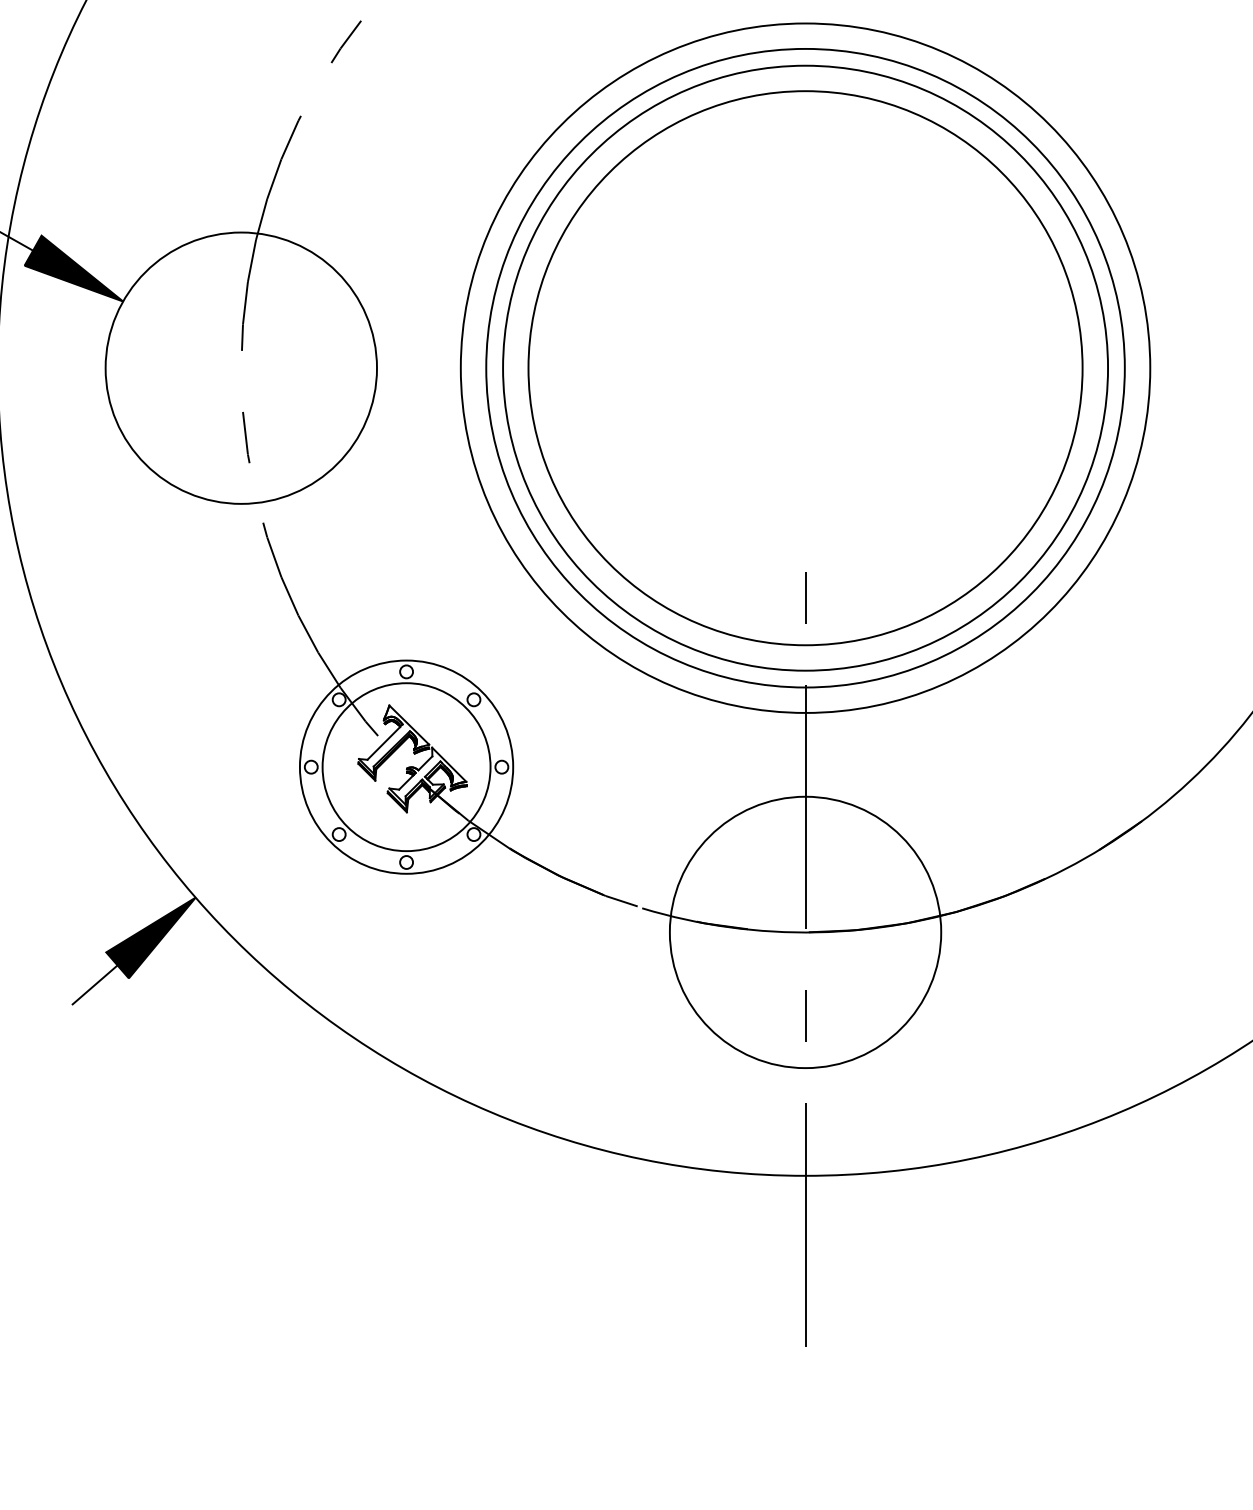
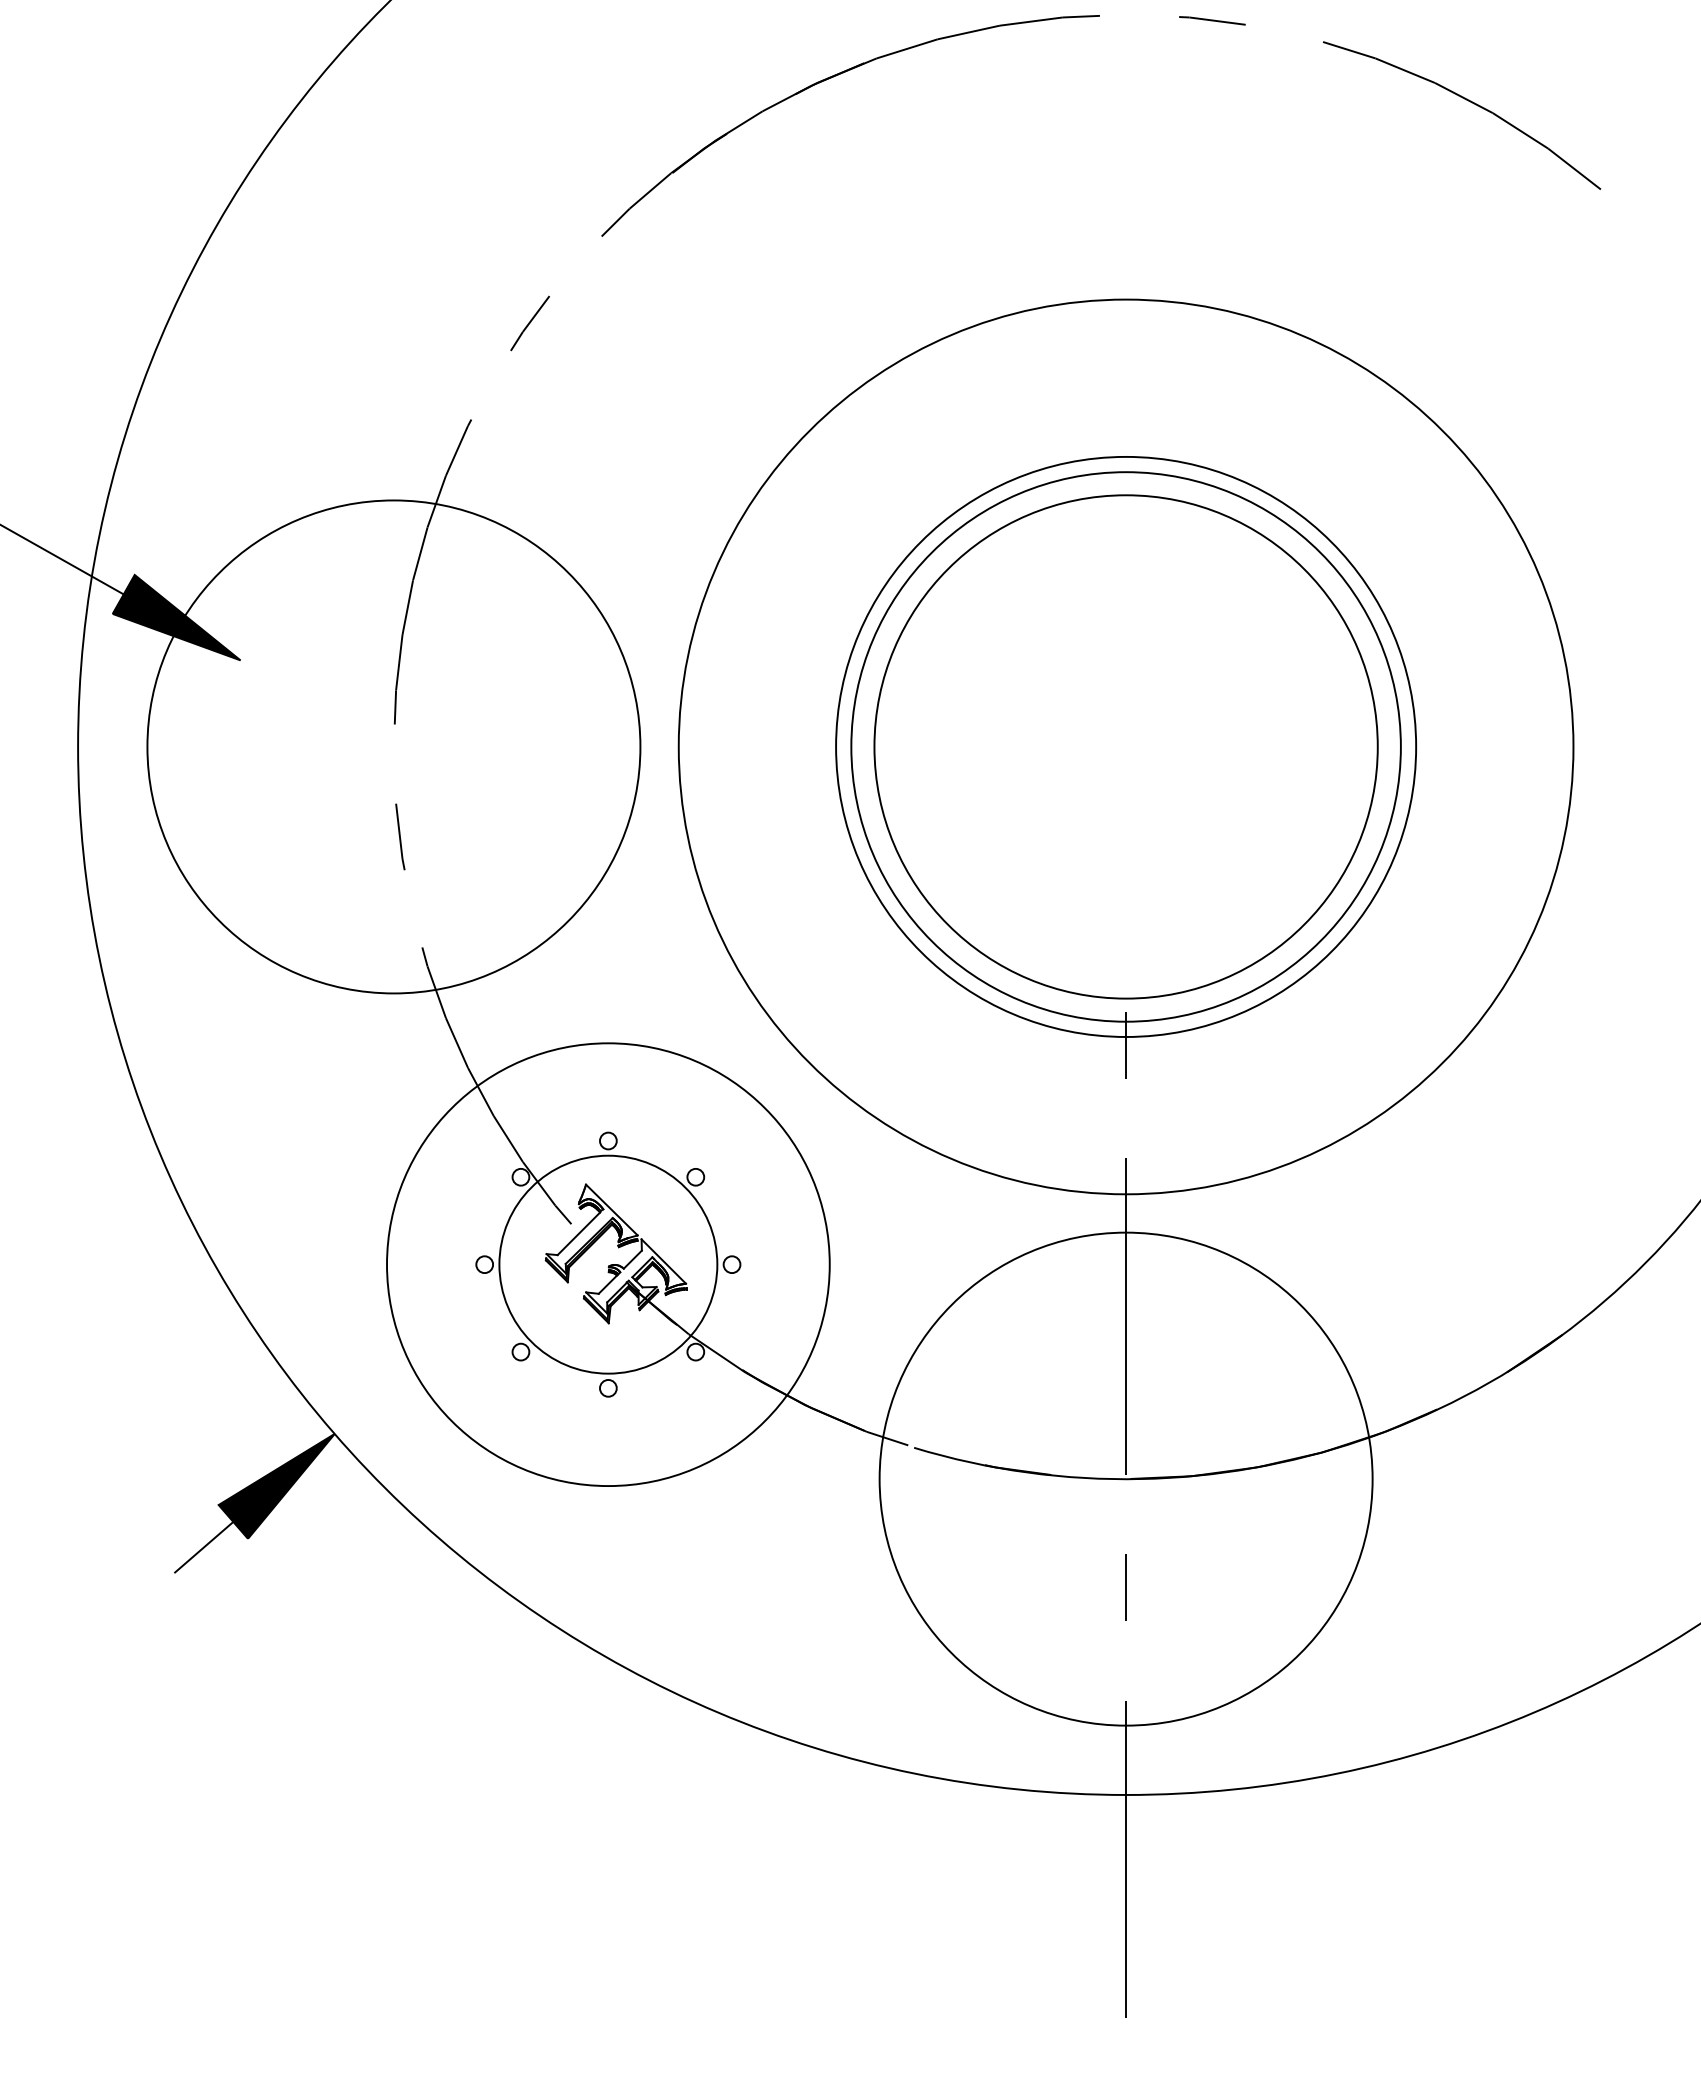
circle: (240, 367) -> (393, 746), size x1.4
circle: (805, 367) -> (1125, 746), size x0.7
circle: (805, 367) -> (1125, 746), size x0.7
circle: (805, 367) -> (1125, 746), size x0.7
circle: (406, 767) -> (608, 1264), size x1.6
circle: (805, 932) -> (1126, 1479), size x1.4

